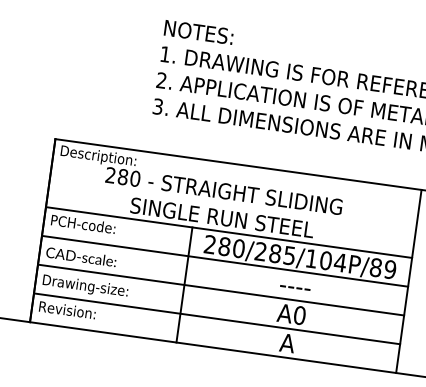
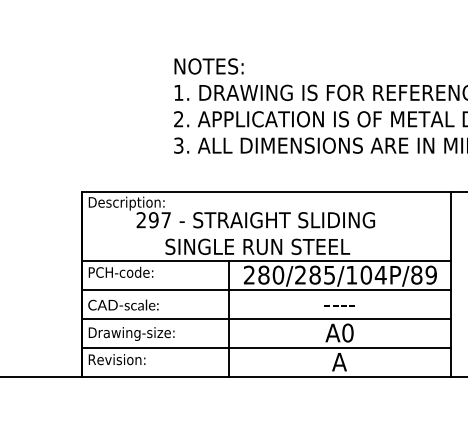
text: (129, 178) -> (160, 220), 280 -> 297

